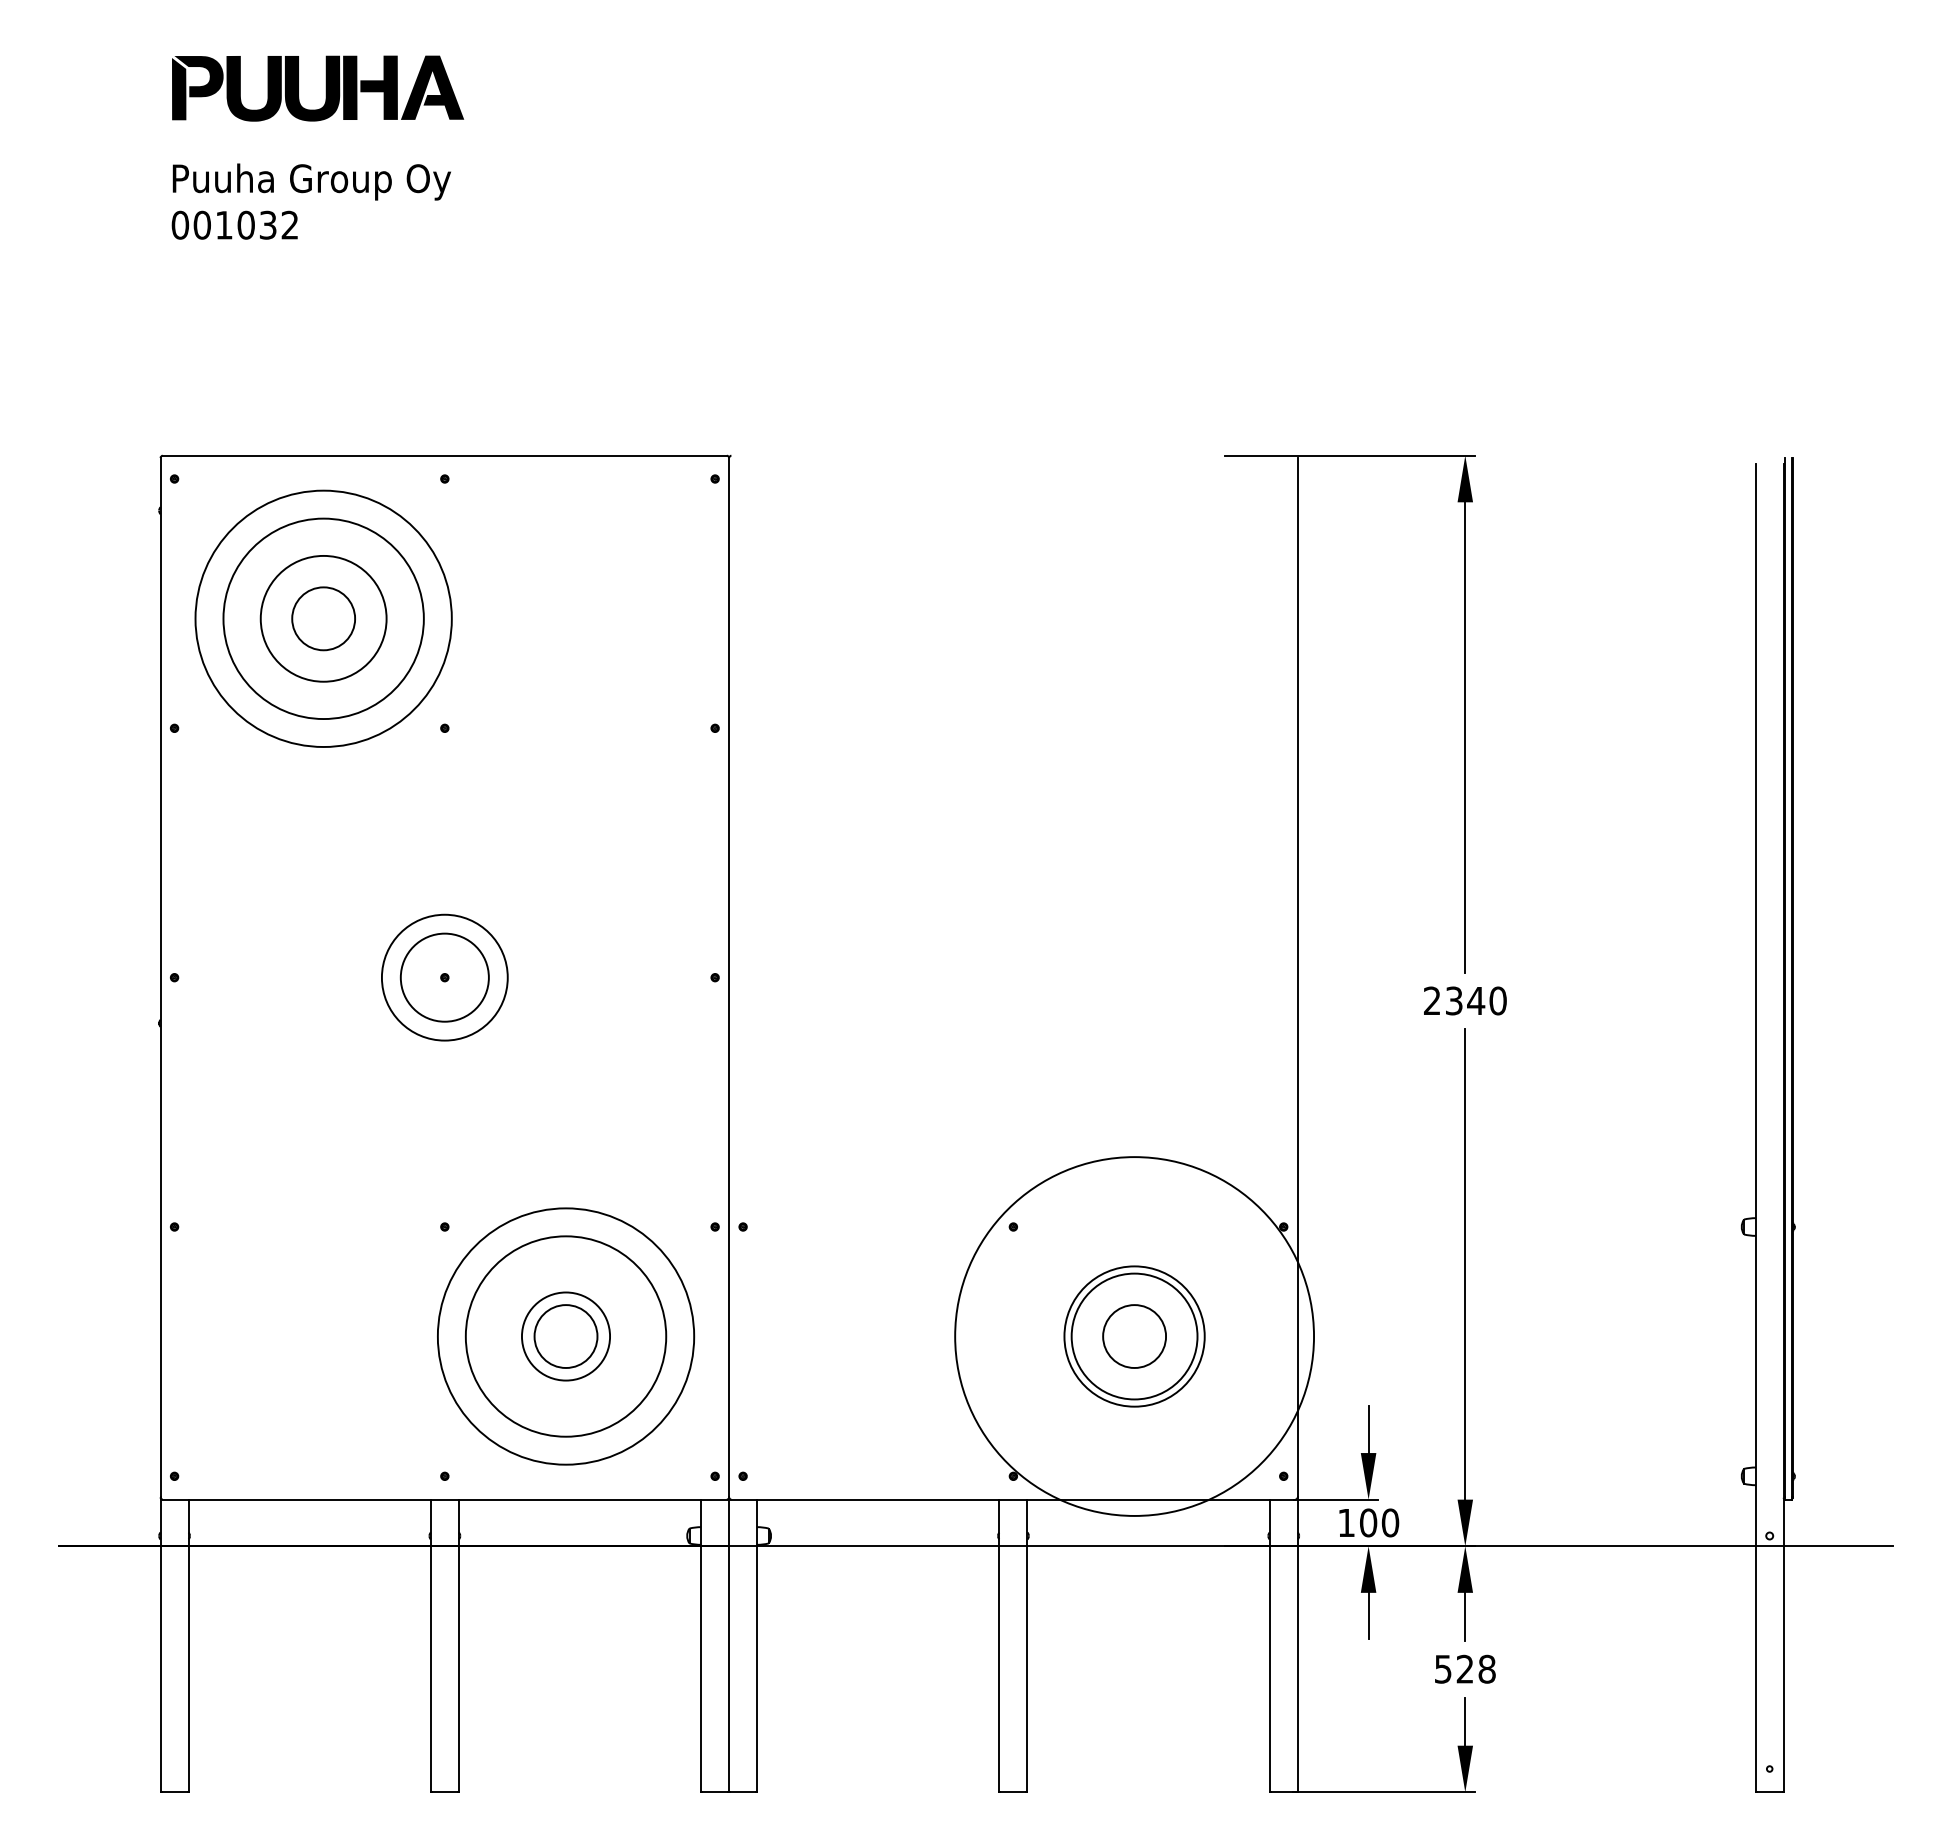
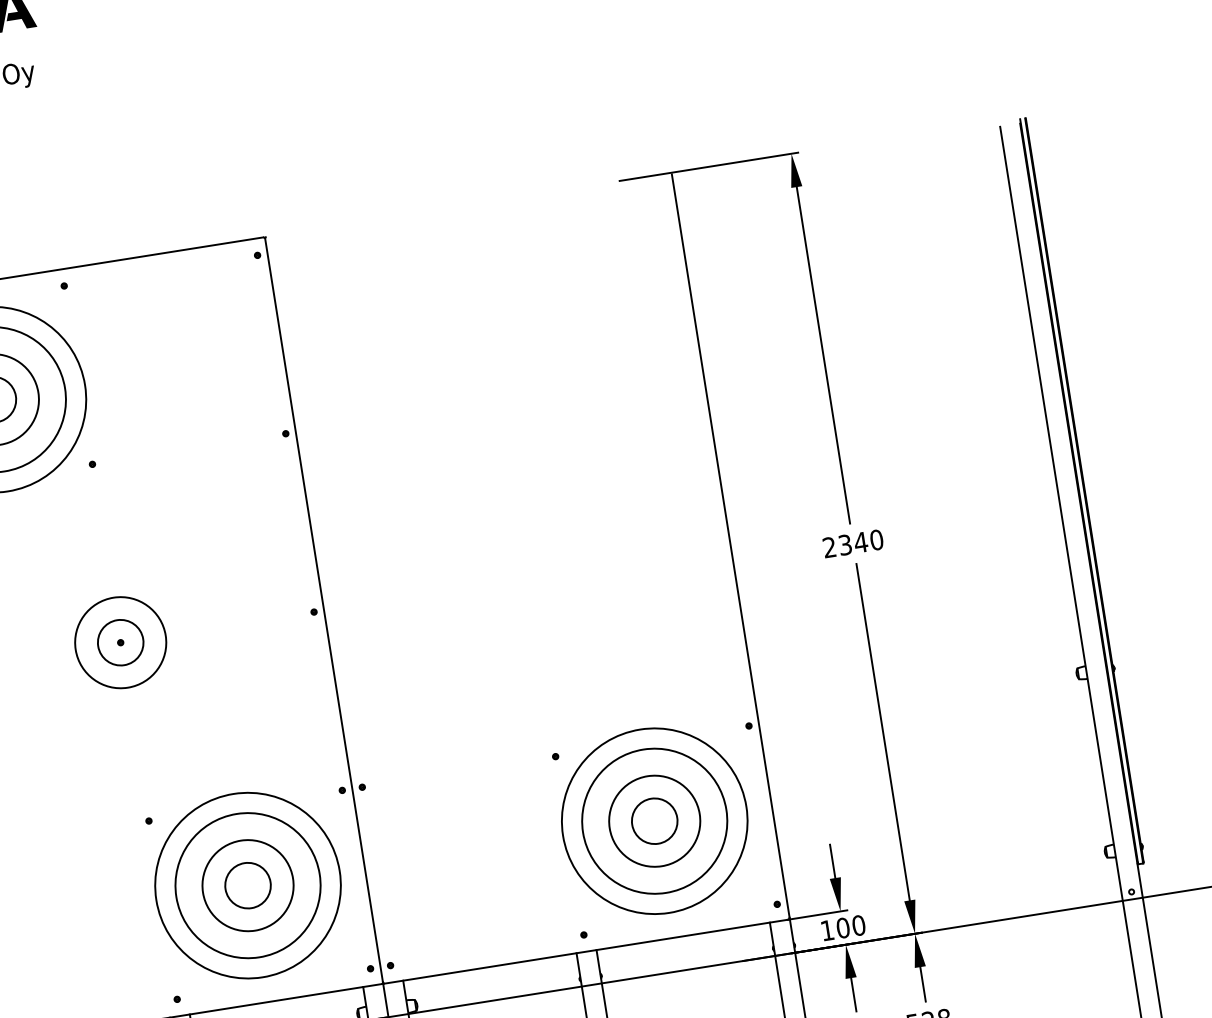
circle: (444, 977) -> (120, 642), size x0.71
circle: (565, 1336) -> (247, 885), size x1.43
circle: (1134, 1336) -> (654, 821), size x0.71
circle: (1134, 1336) -> (654, 821), size x1.43

